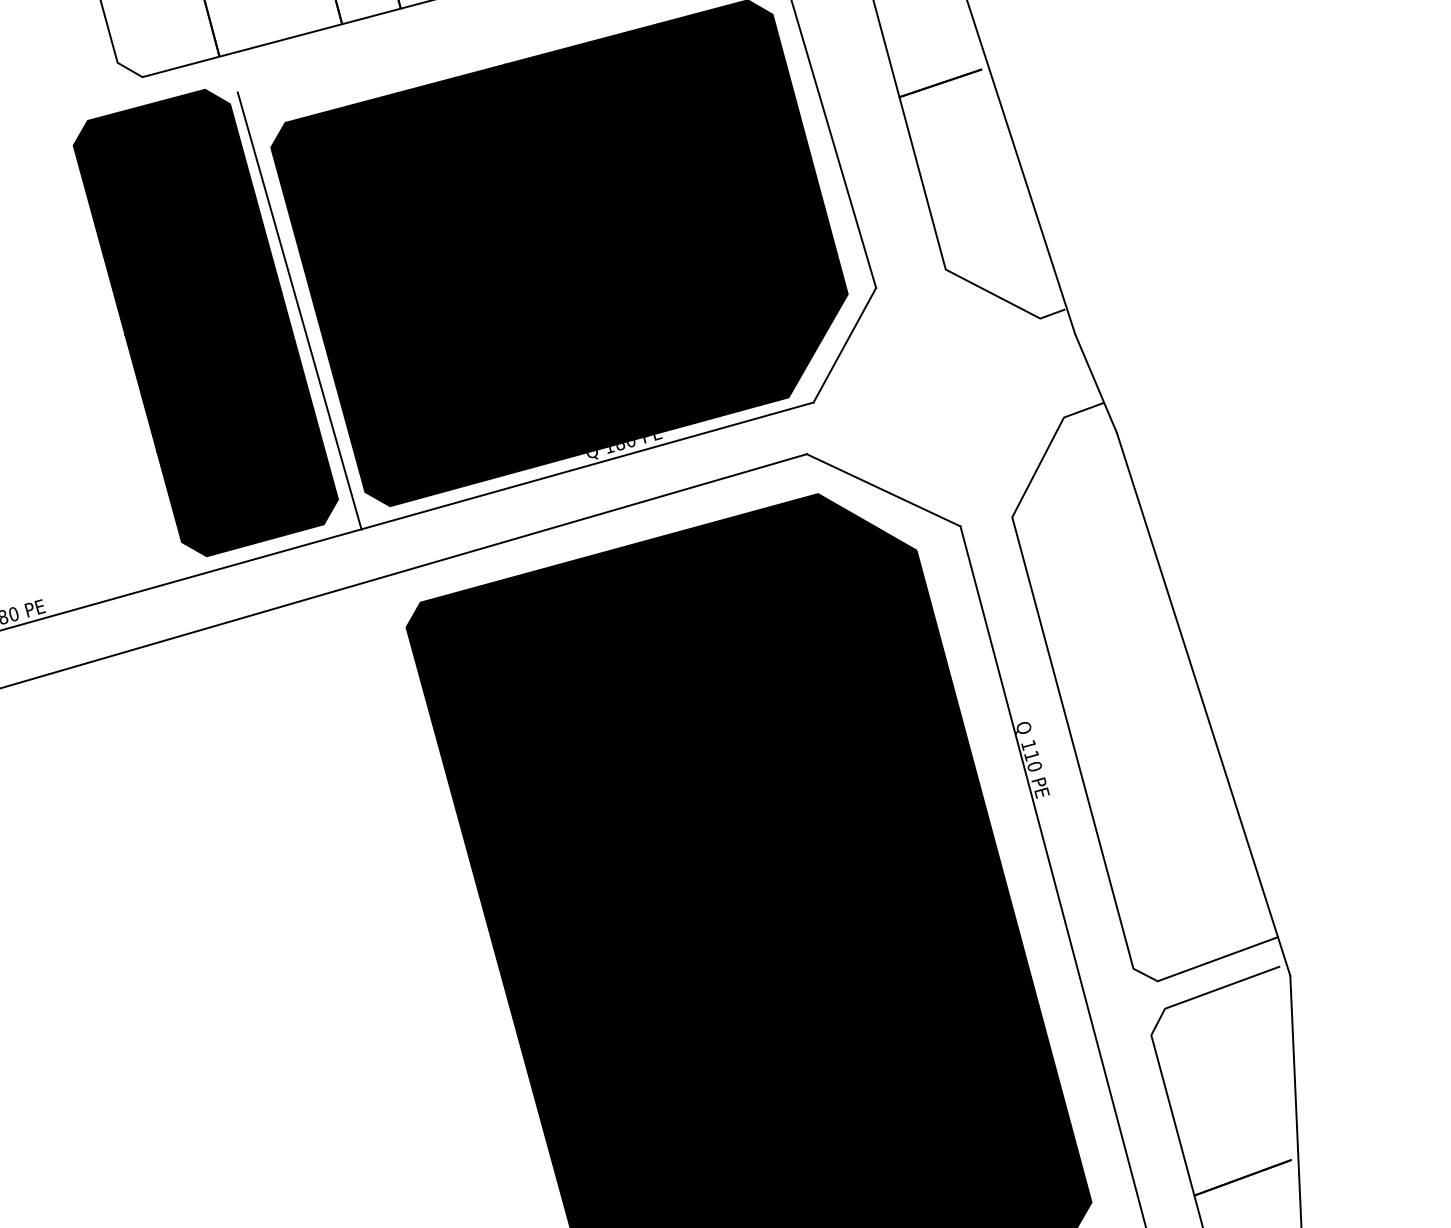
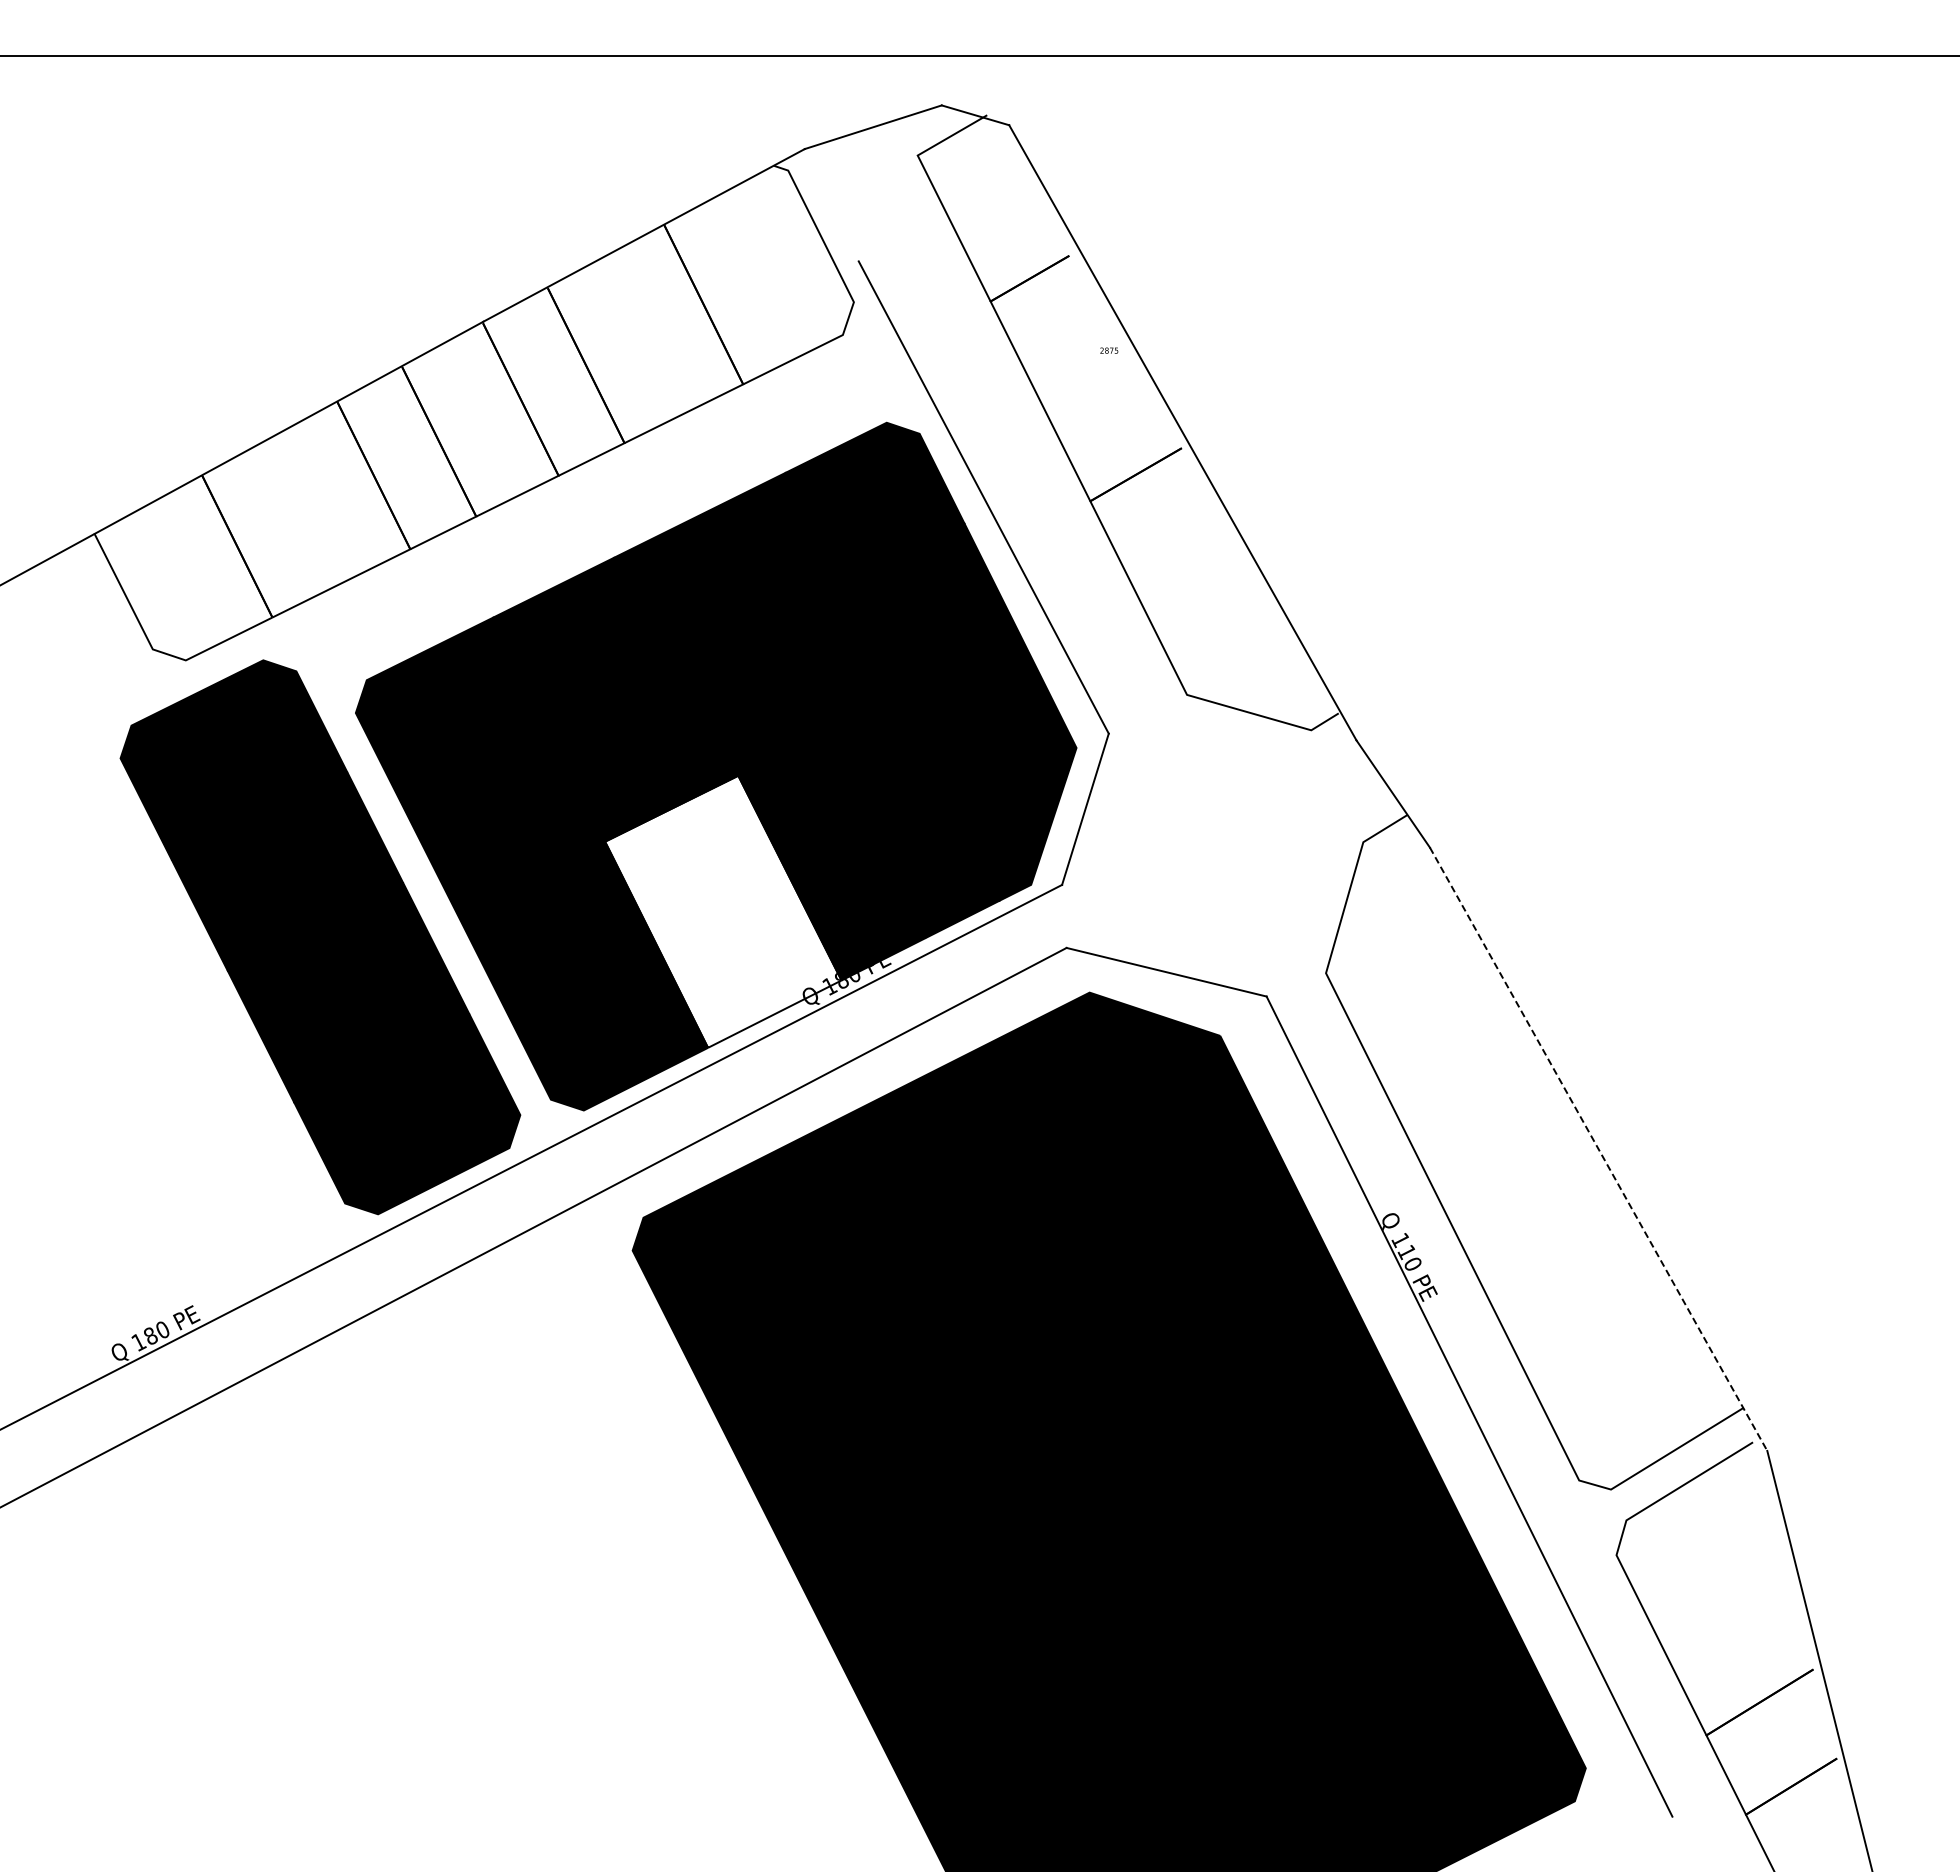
line: (299, 310) -> (428, 900), removed
fill: (535, 368) -> (723, 911), removed
line: (1203, 704) -> (1598, 1149), solid -> dashed

